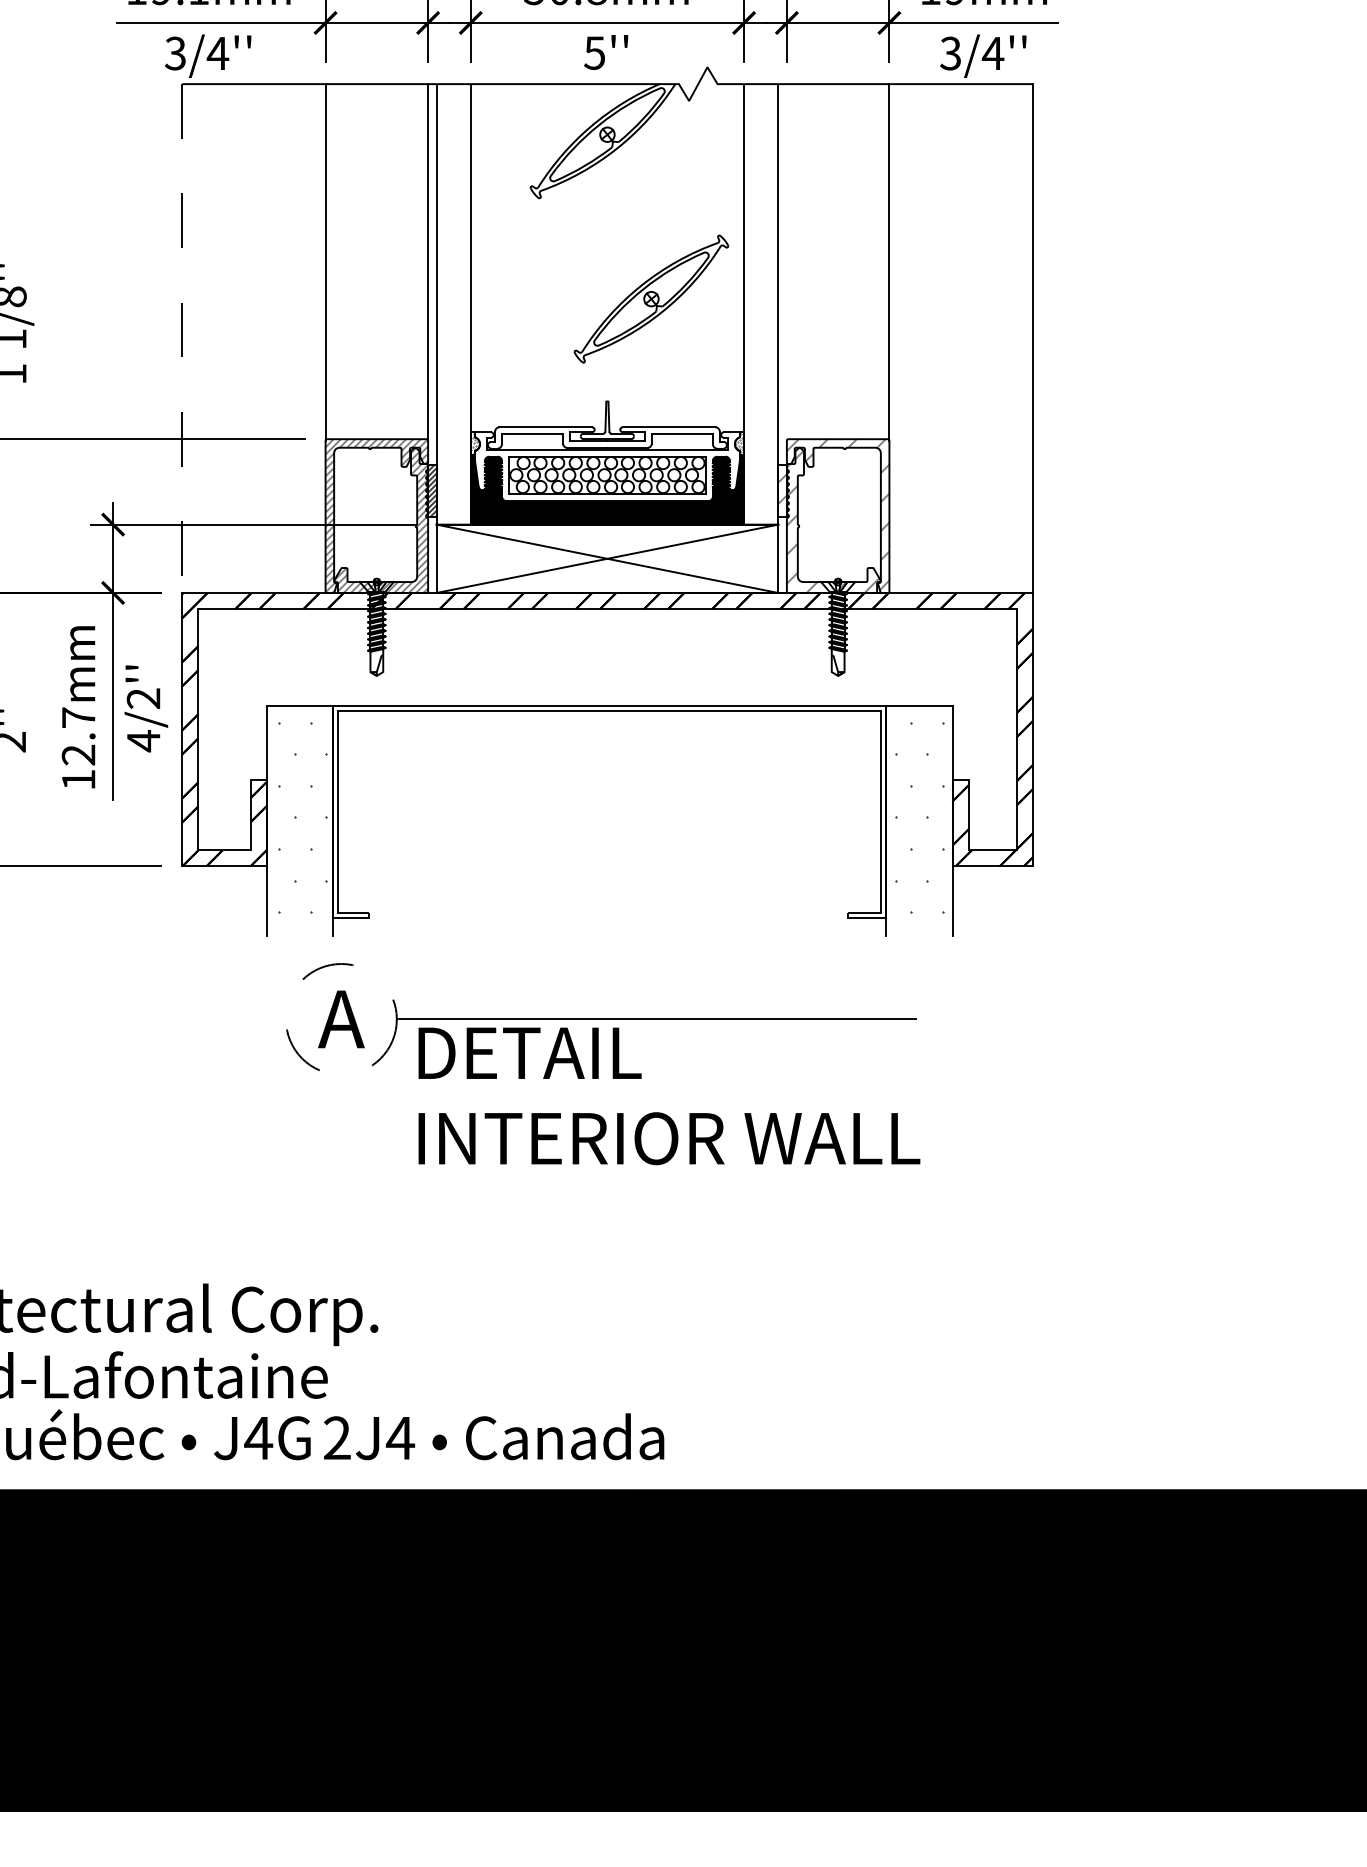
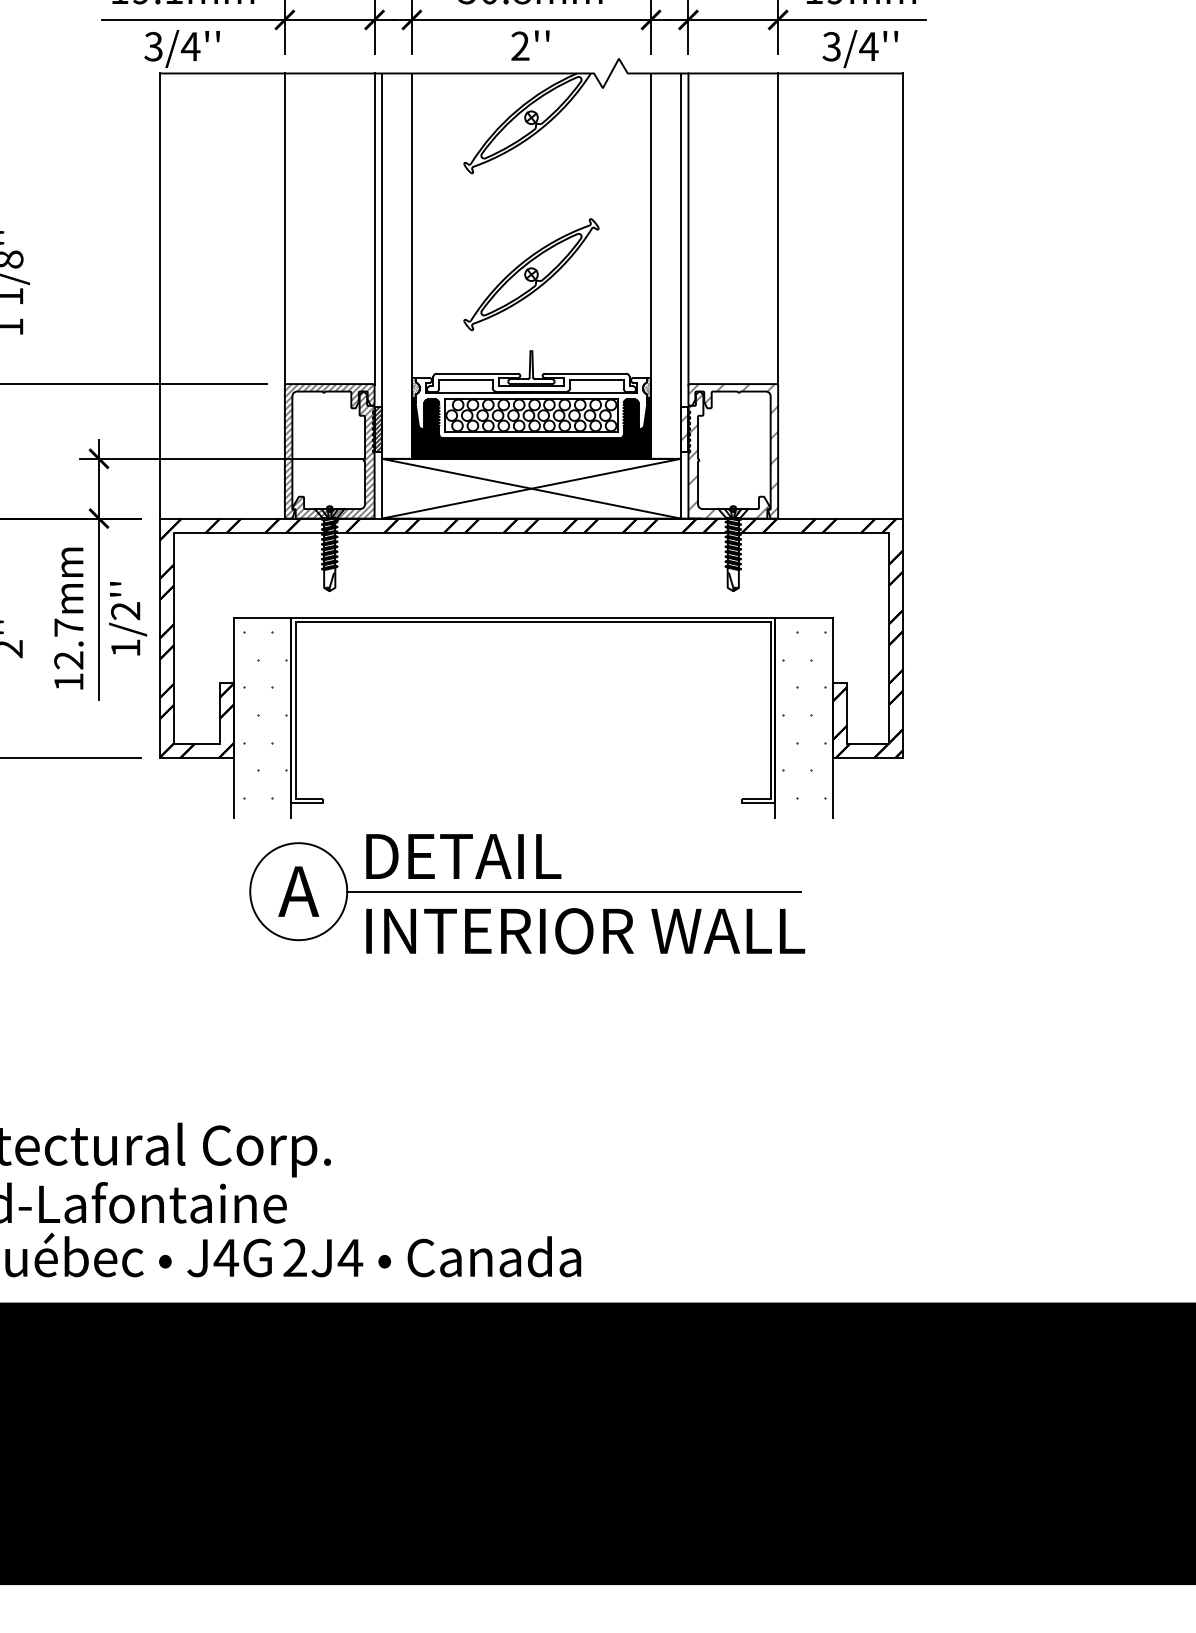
text: (594, 52) -> (520, 45), 5''\f] -> 2''\f]
line: (786, 262) -> (688, 229), added
part: (651, 298) -> (531, 274), moved
line: (182, 339) -> (159, 296), dashed -> solid
text: (143, 741) -> (125, 648), 4/2''\f] -> 1/2''\f]
circle: (340, 1018) -> (297, 890), dashed -> solid
text: (669, 1096) -> (585, 894), moved

